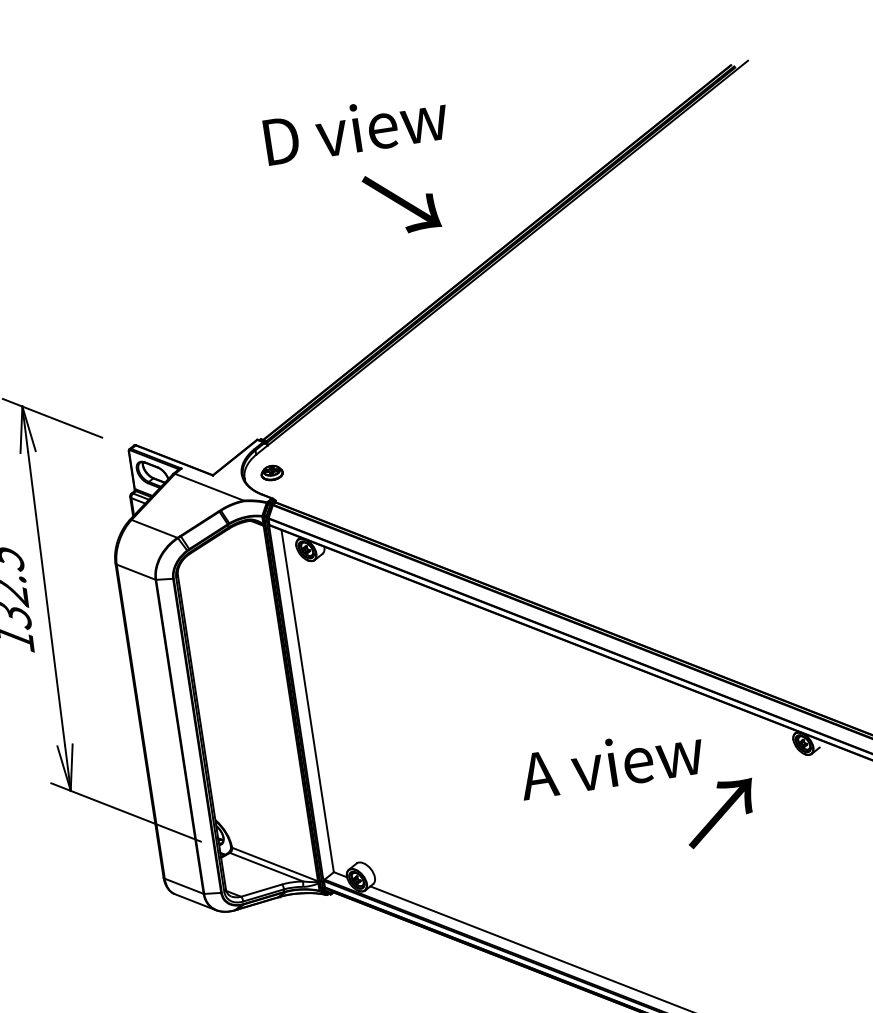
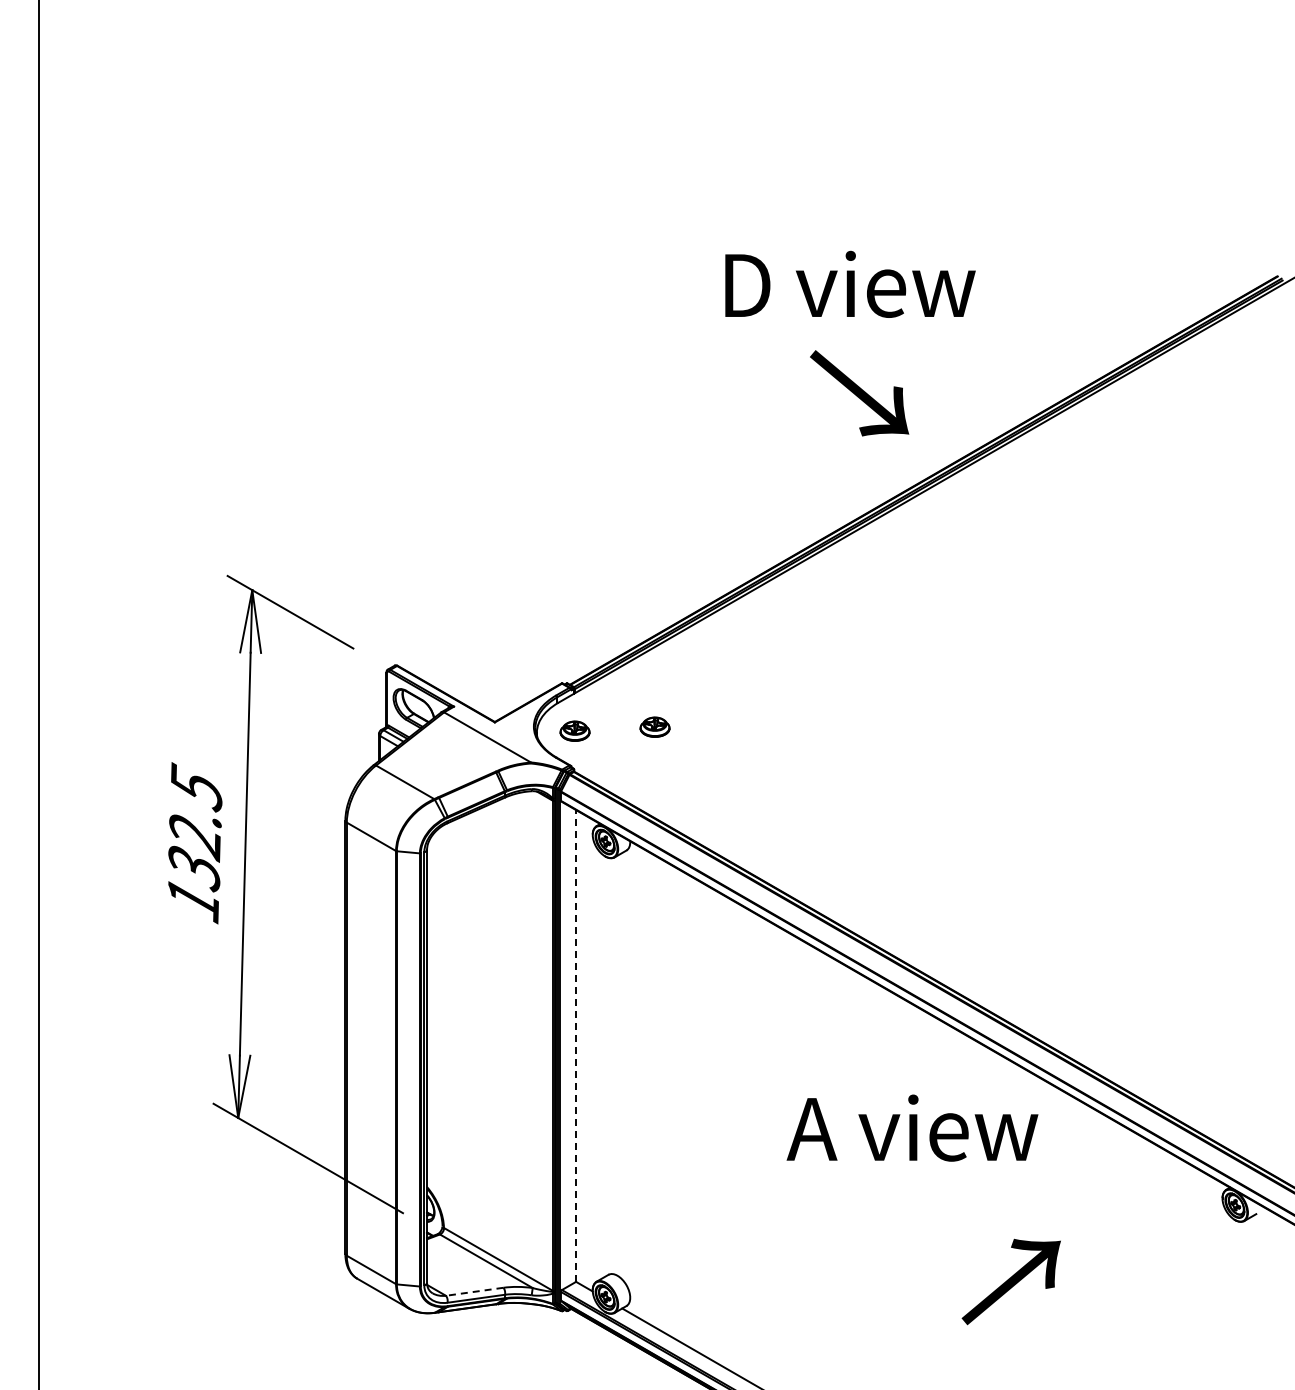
text: (356, 127) -> (850, 283), moved
text: (401, 202) -> (859, 393), moved
part: (329, 460) -> (654, 726), added
line: (307, 700) -> (575, 1045), solid -> dashed
text: (611, 762) -> (912, 1127), moved
text: (719, 812) -> (1010, 1281), moved
line: (261, 890) -> (474, 1291), solid -> dashed

